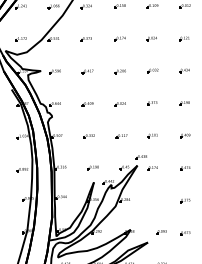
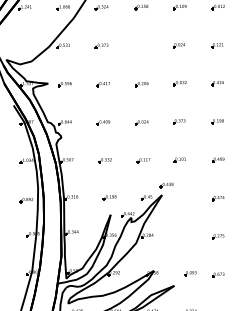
part: (119, 38) -> (140, 45), removed
part: (20, 39) -> (24, 46), removed
part: (152, 168) -> (179, 198), removed

